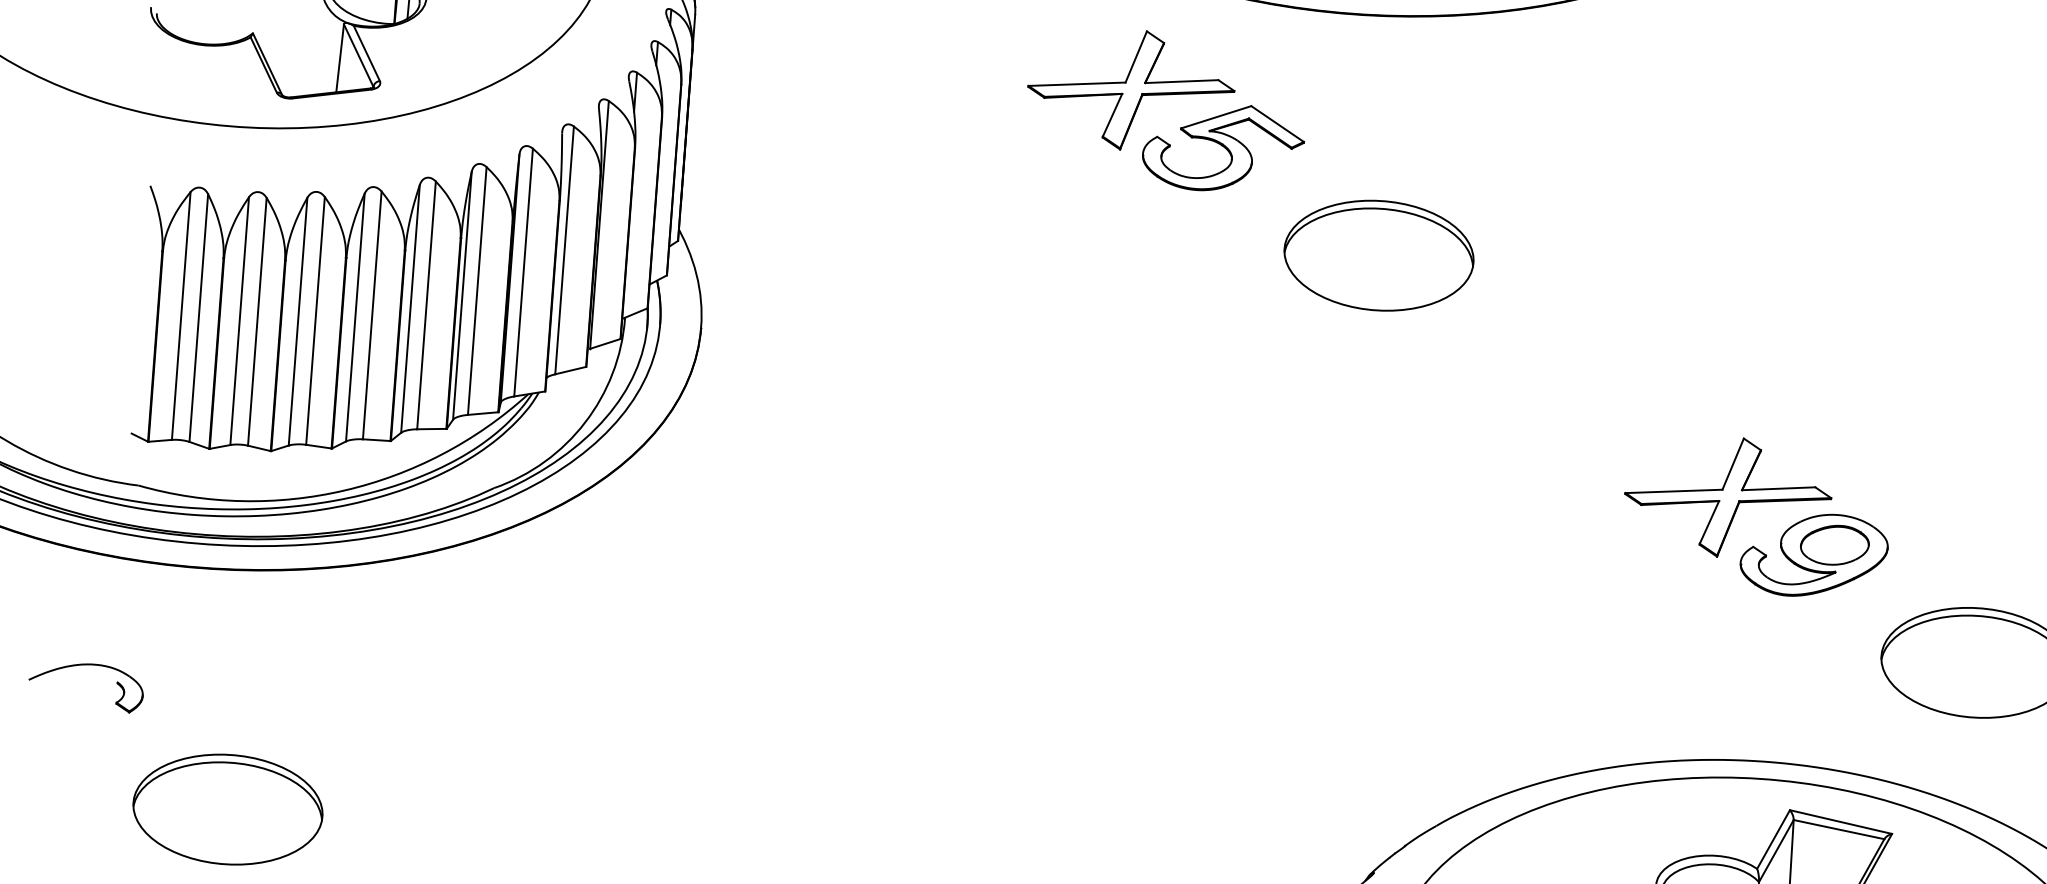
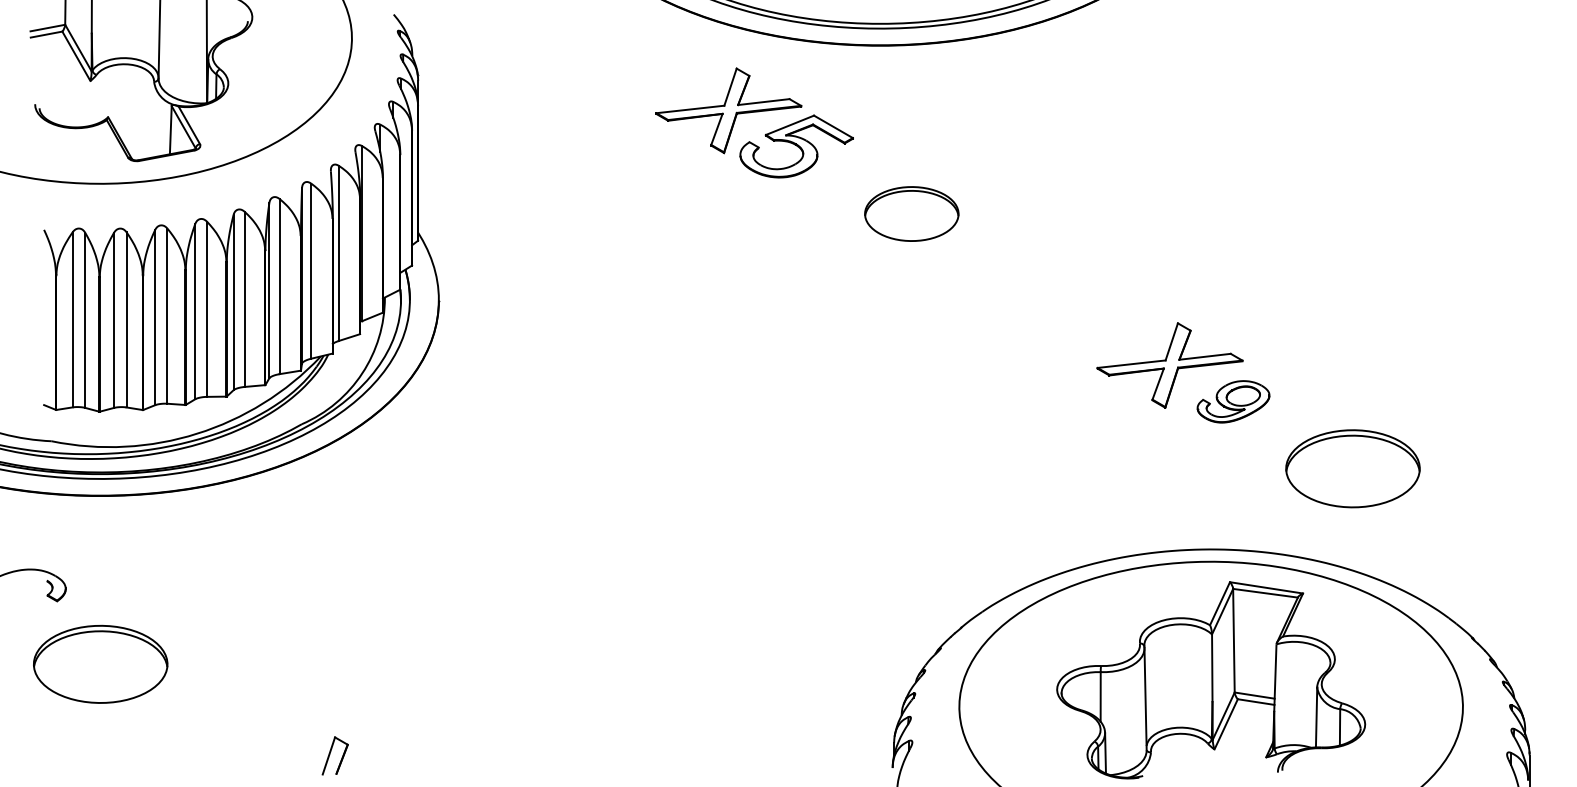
part: (1378, 254) -> (911, 213), size x0.7
part: (1814, 554) -> (1233, 401), size x0.7
part: (227, 808) -> (100, 663), moved

